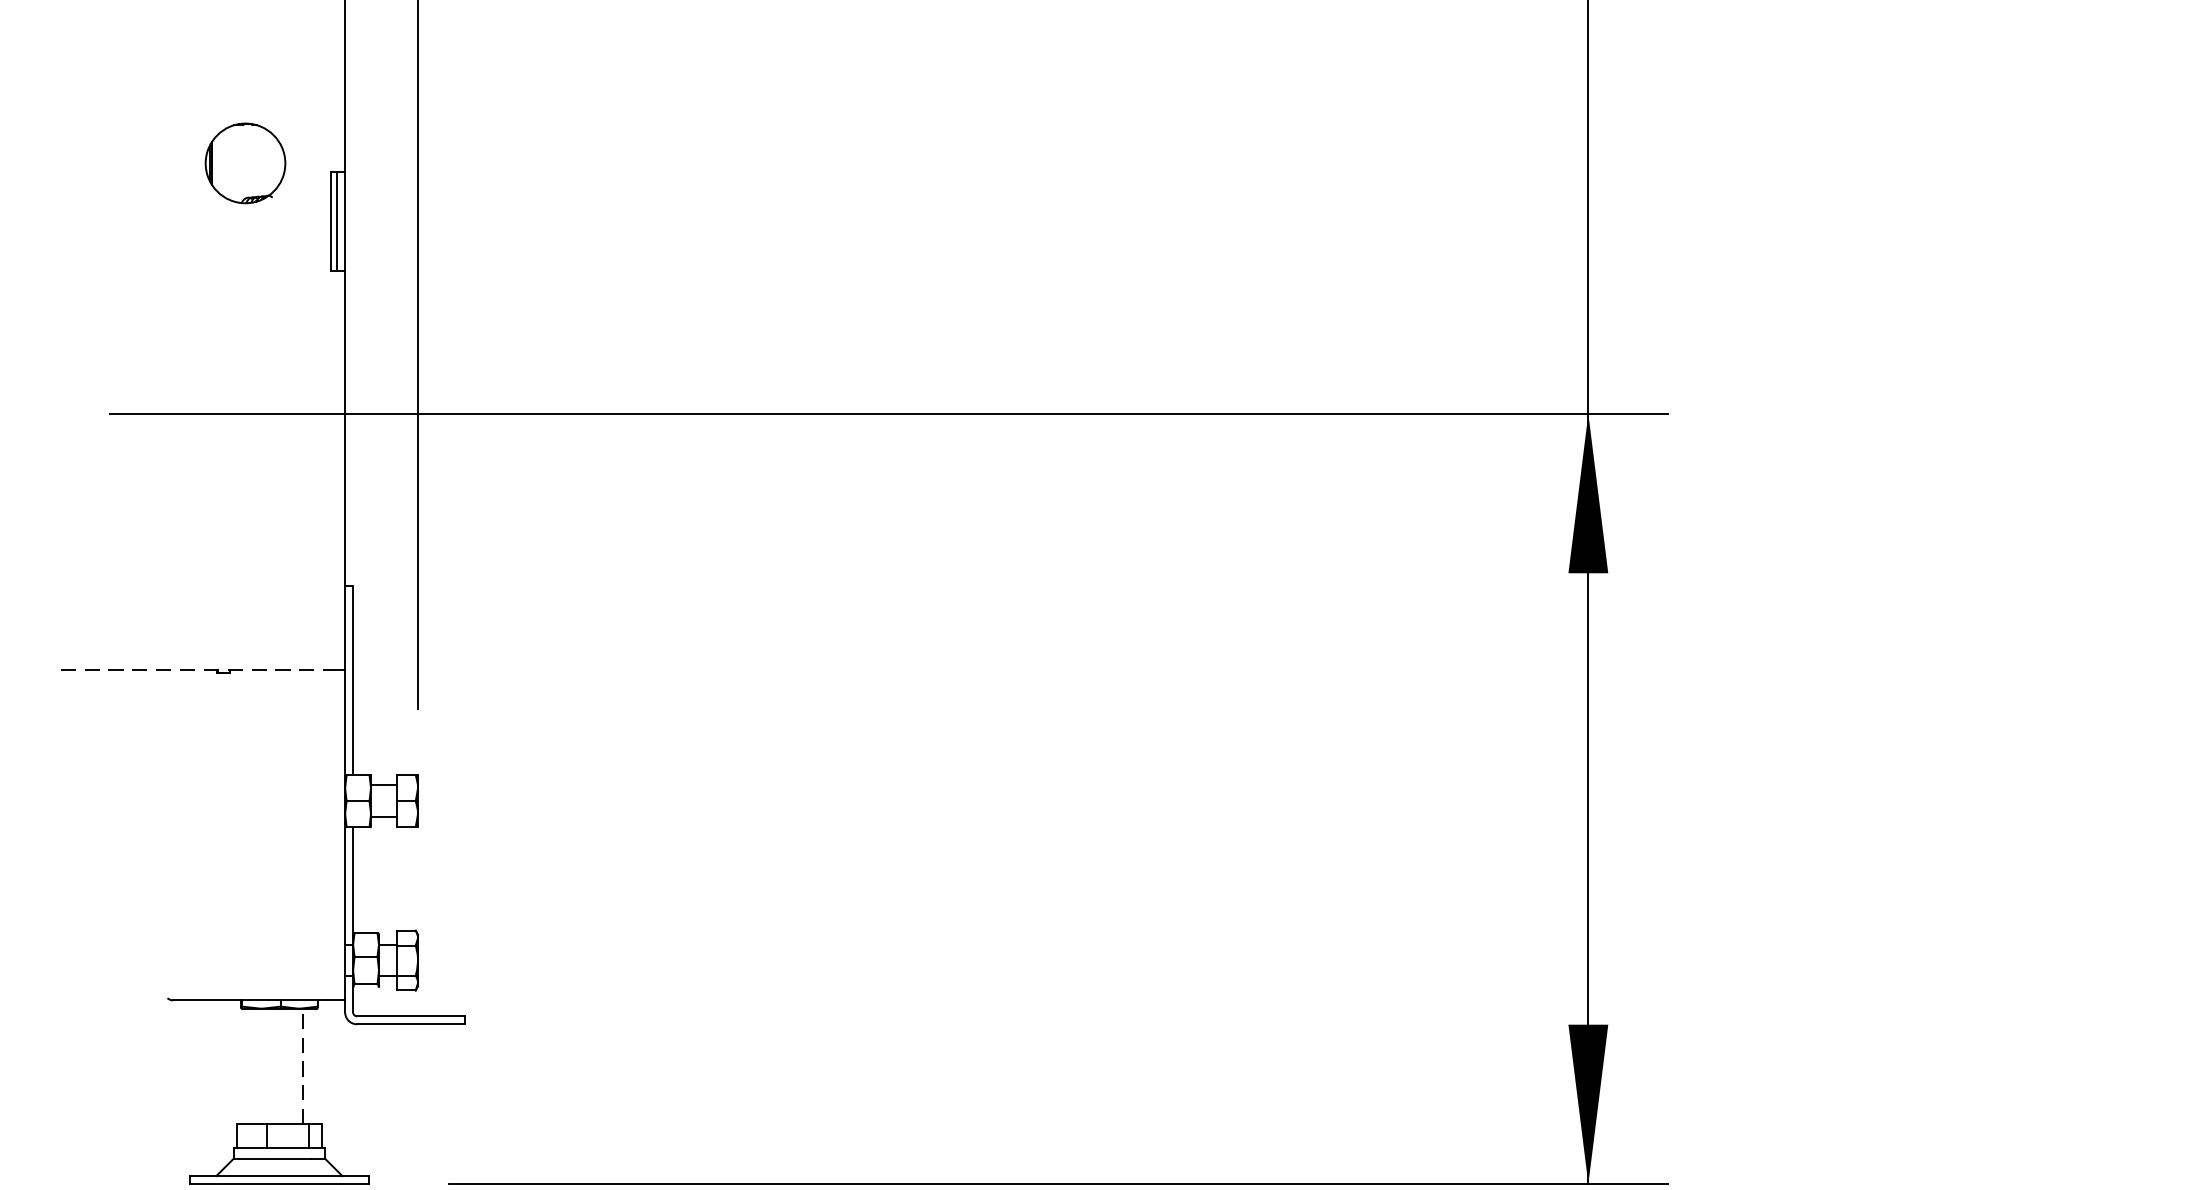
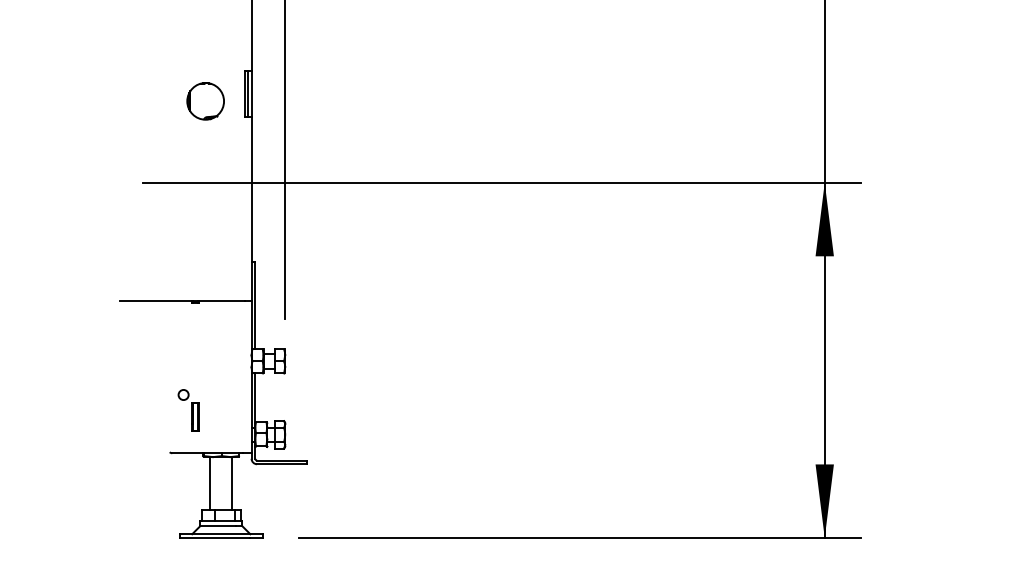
part: (245, 163) -> (205, 101), moved
line: (197, 669) -> (183, 300), dashed -> solid
part: (208, 907) -> (188, 410), added
line: (255, 1066) -> (210, 483), added
line: (303, 1066) -> (232, 483), dashed -> solid

